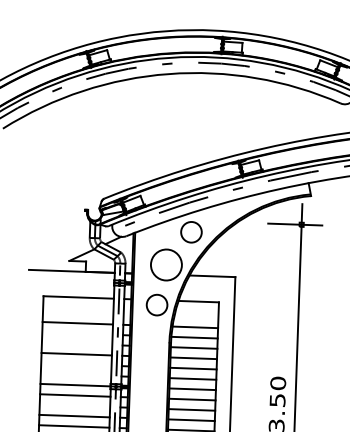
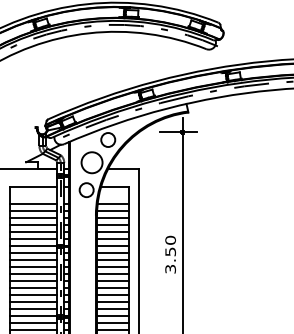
line: (77, 333) -> (33, 211), added
line: (77, 344) -> (33, 218), added
line: (76, 364) -> (33, 232), added
line: (76, 375) -> (33, 239), added
line: (75, 406) -> (33, 260), added

